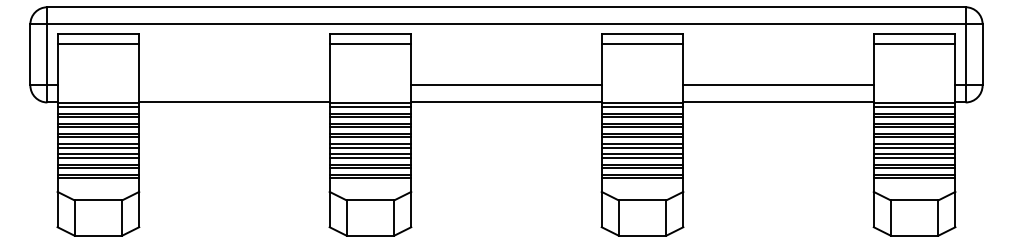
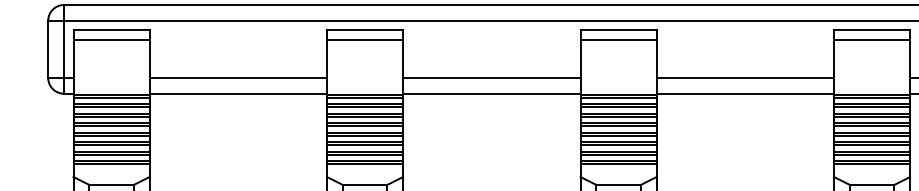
line: (234, 85) -> (238, 77), added

